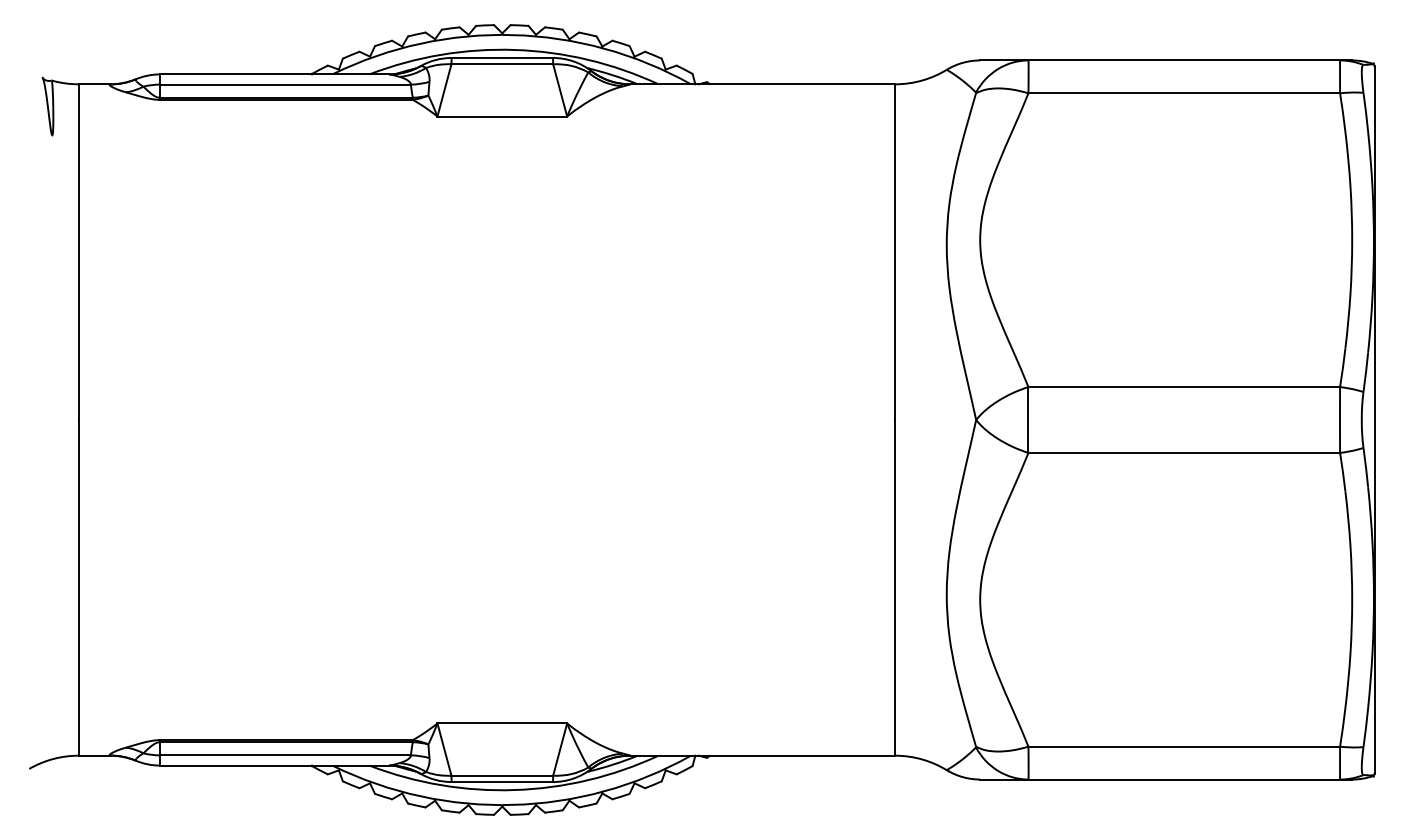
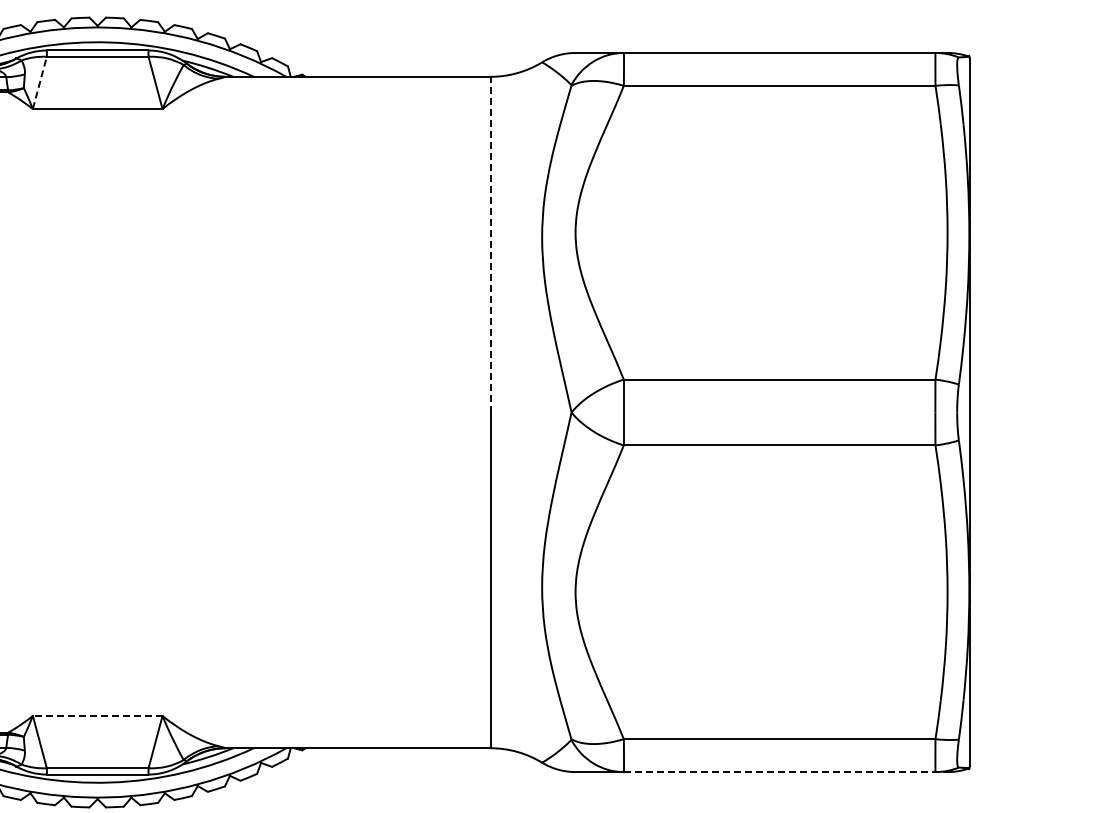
line: (444, 89) -> (39, 82), solid -> dashed
line: (895, 252) -> (490, 245), solid -> dashed
line: (502, 723) -> (97, 716), solid -> dashed
line: (1190, 779) -> (785, 772), solid -> dashed

